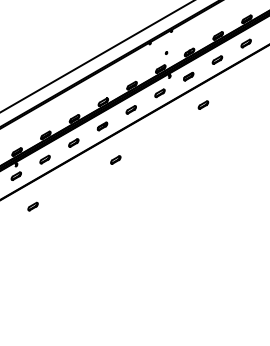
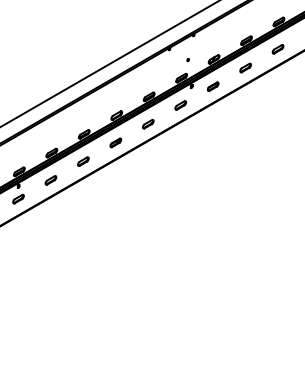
part: (203, 104) -> (229, 118), removed
part: (115, 159) -> (130, 180), removed
part: (32, 206) -> (36, 233), removed

